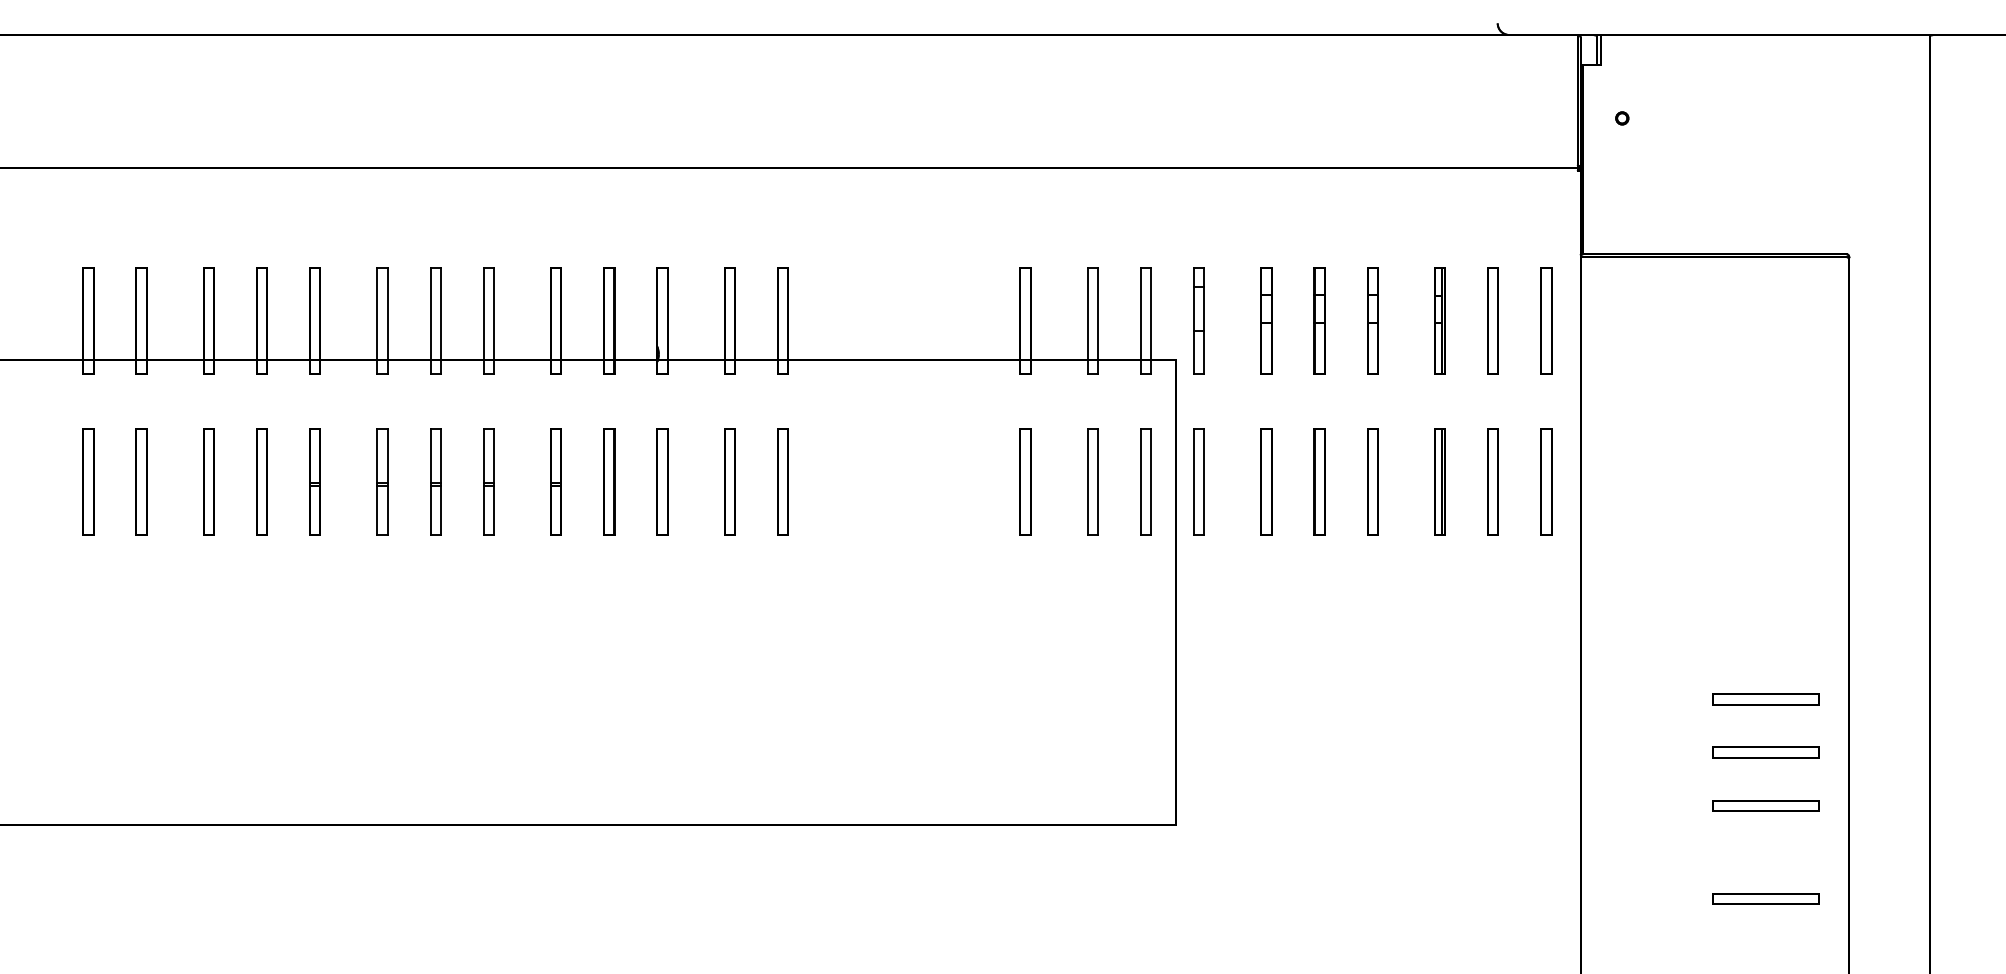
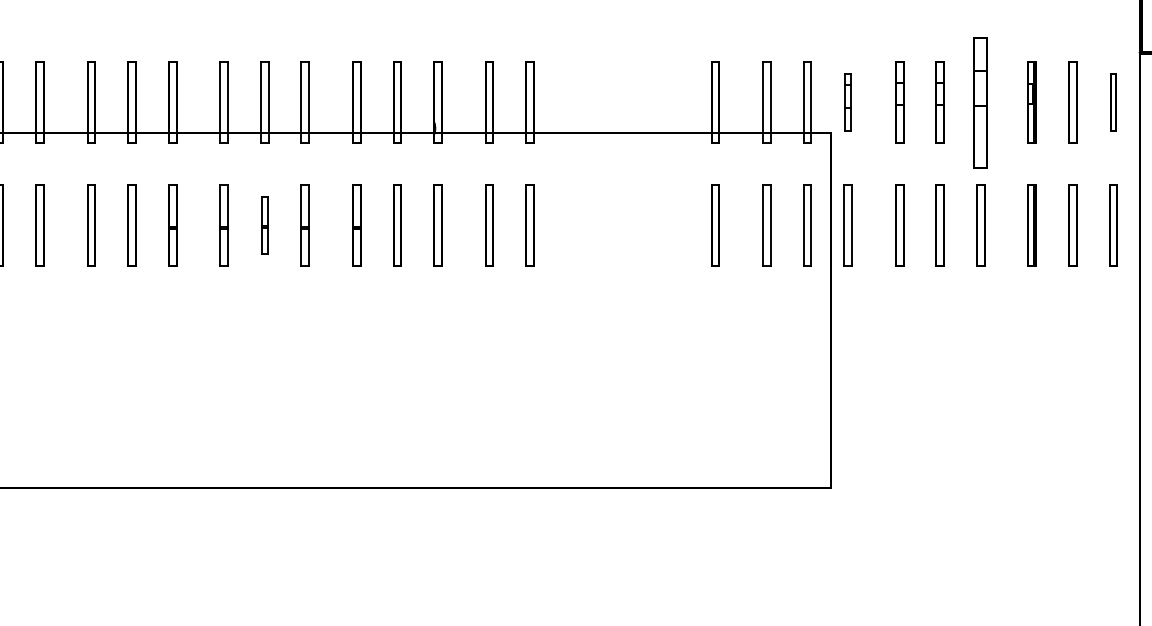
part: (1198, 320) -> (847, 102), size x0.7
part: (1372, 320) -> (980, 102), size x1.6
part: (1546, 320) -> (1113, 102), size x0.7
part: (435, 481) -> (264, 225), size x0.7

